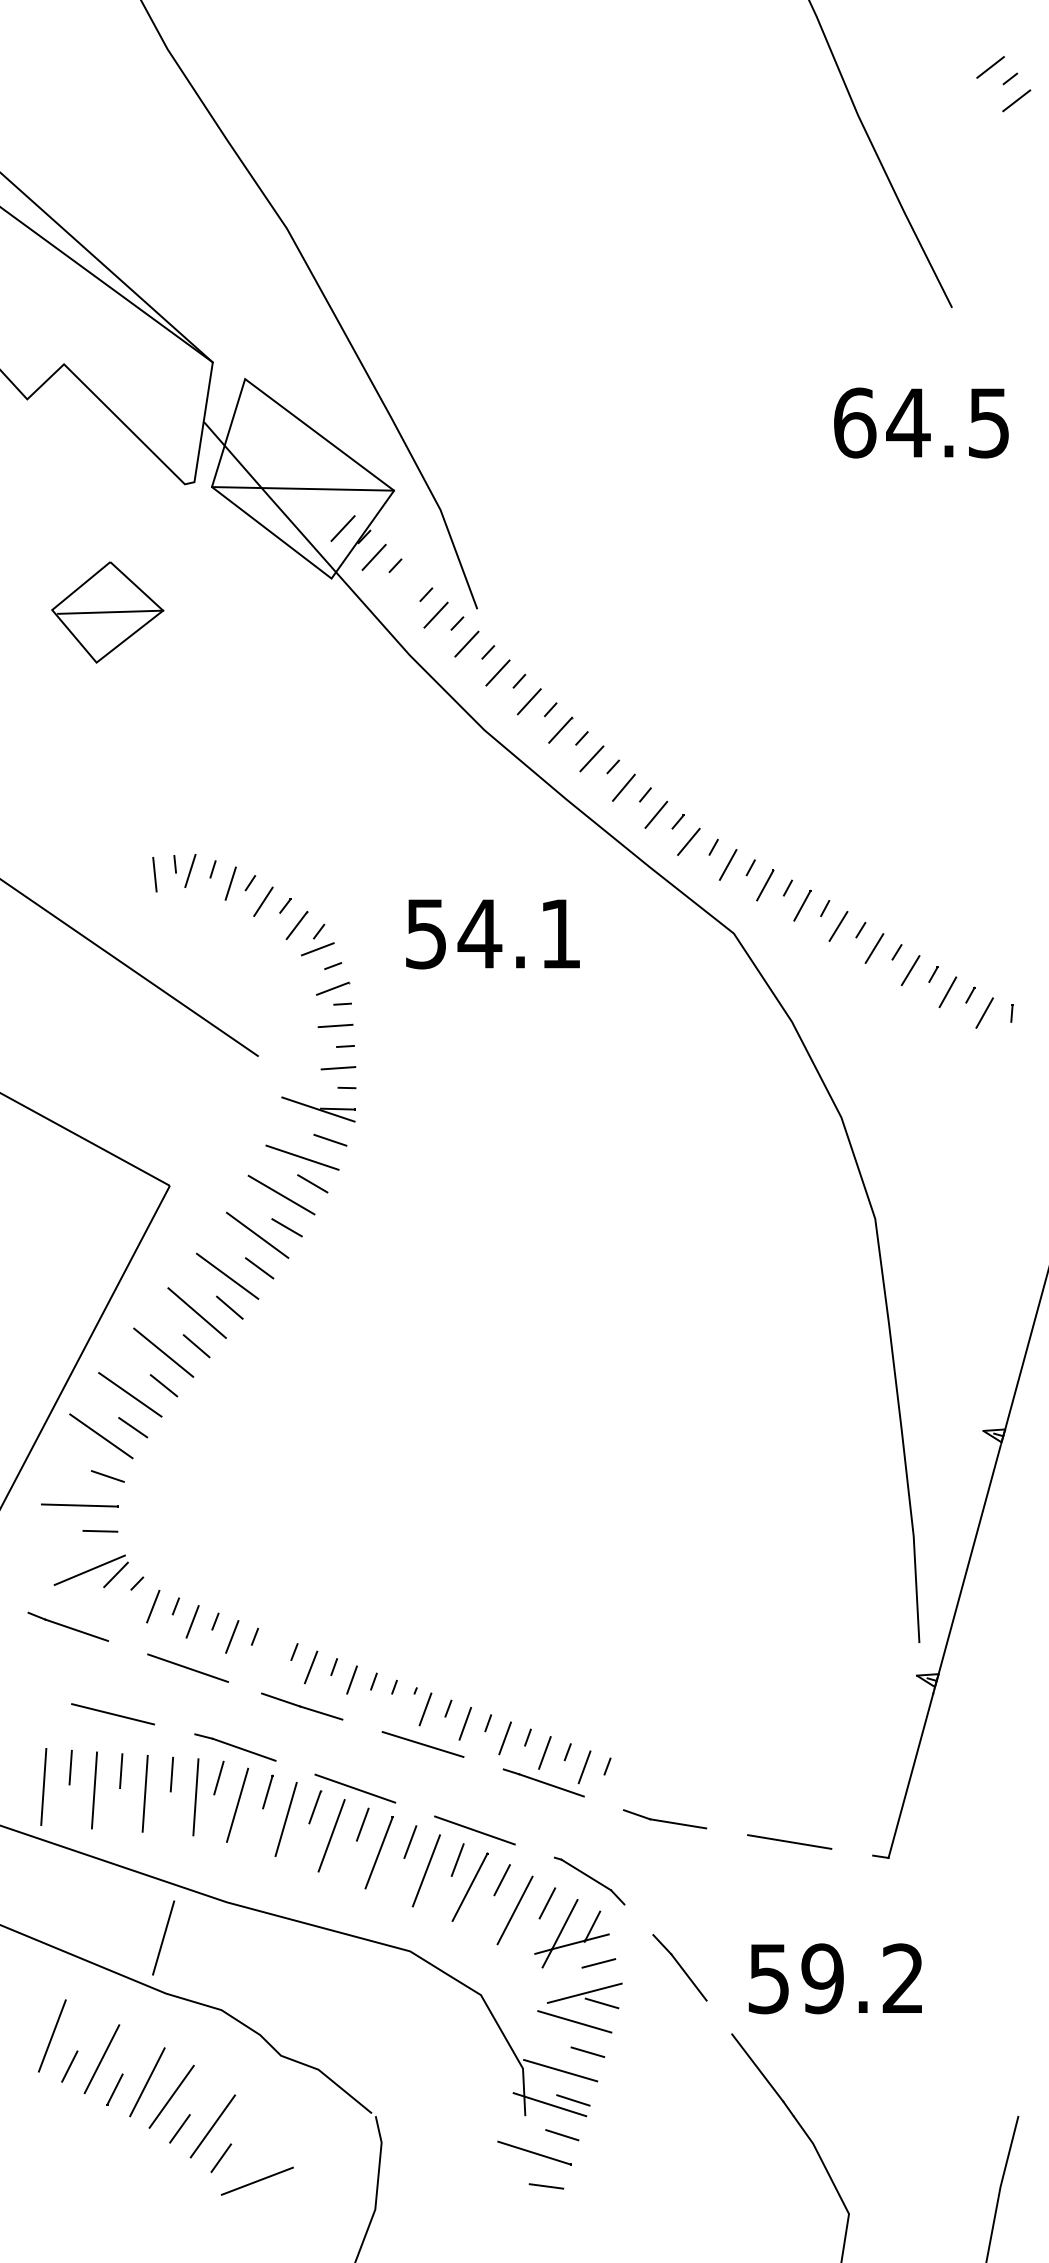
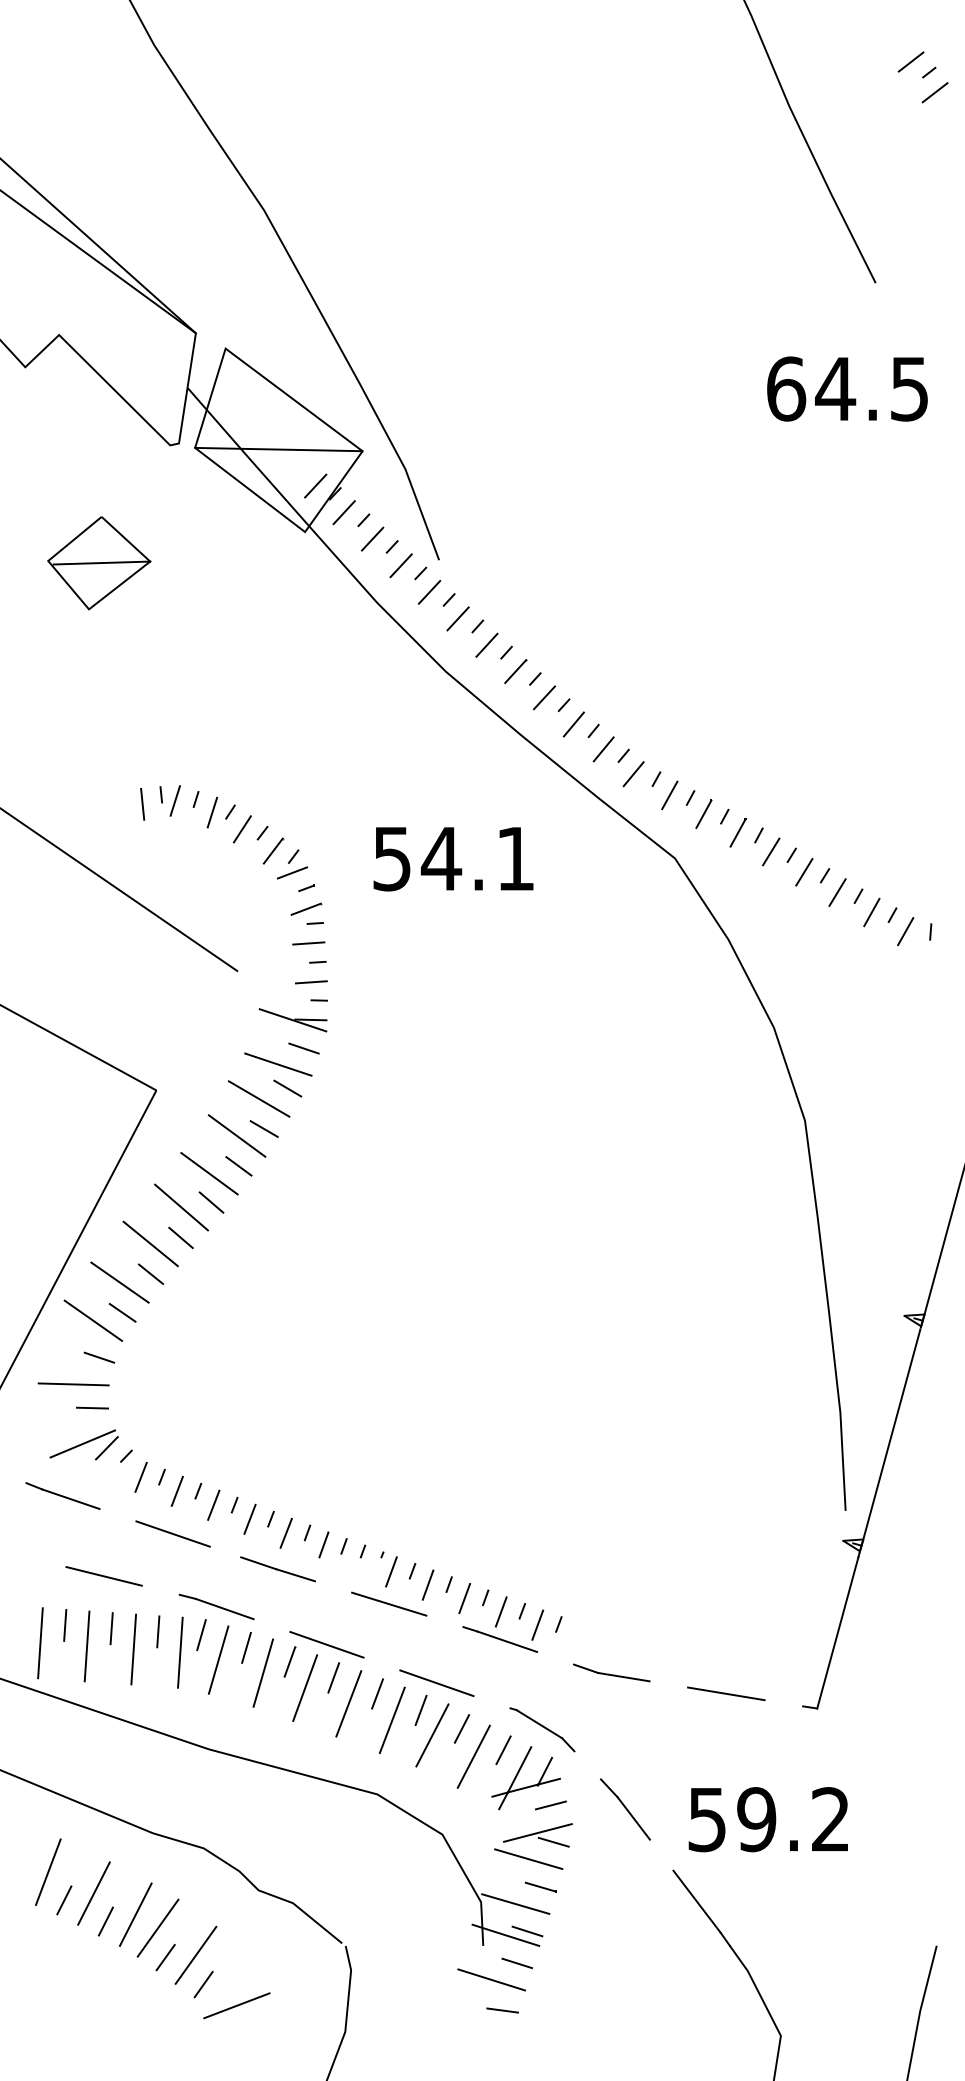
line: (404, 585) -> (372, 538), added
line: (271, 1651) -> (249, 1518), added
line: (163, 1937) -> (150, 1781), removed

